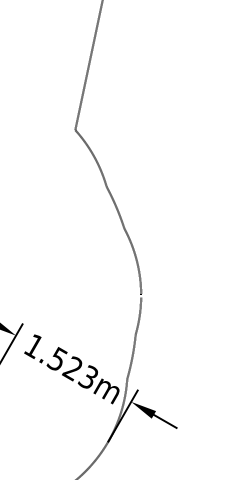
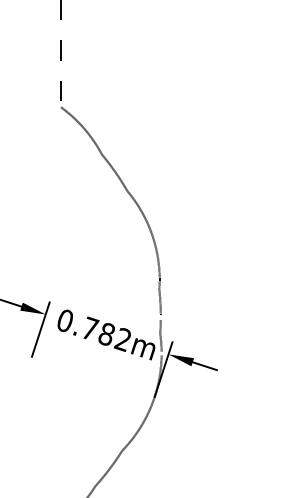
text: (61, 362) -> (94, 330), 1.523m -> 0.782m

